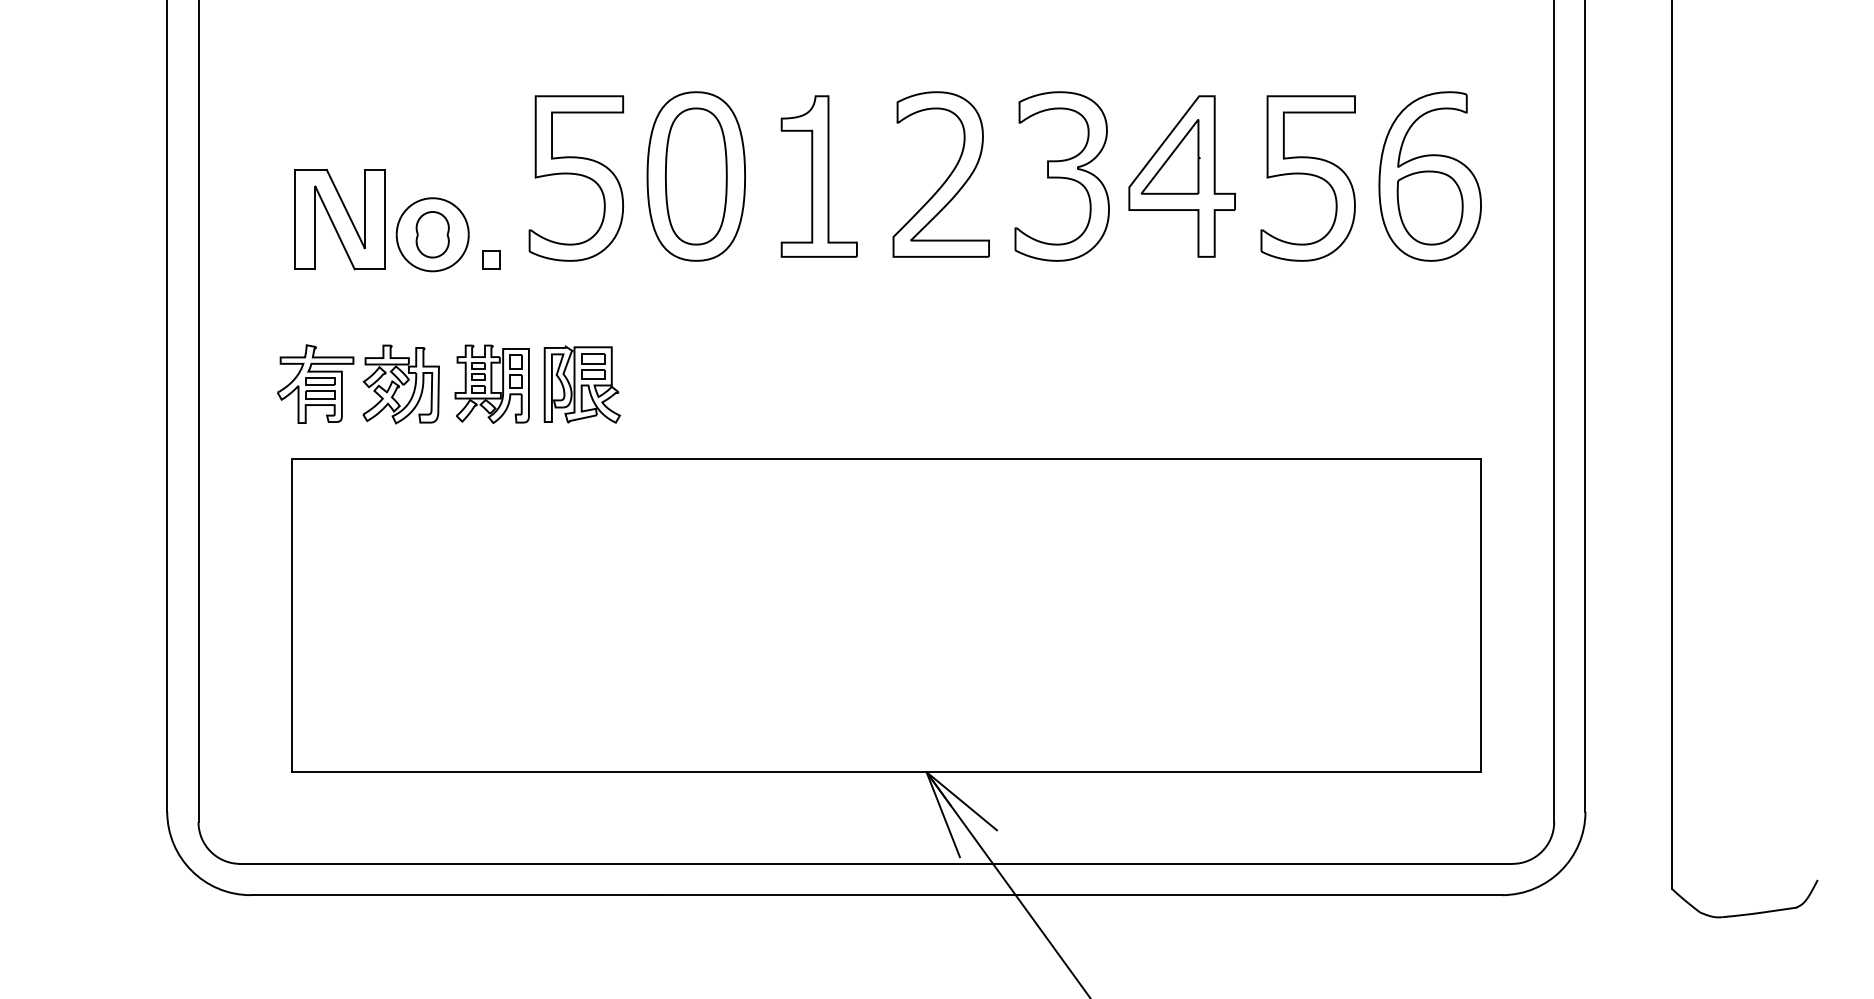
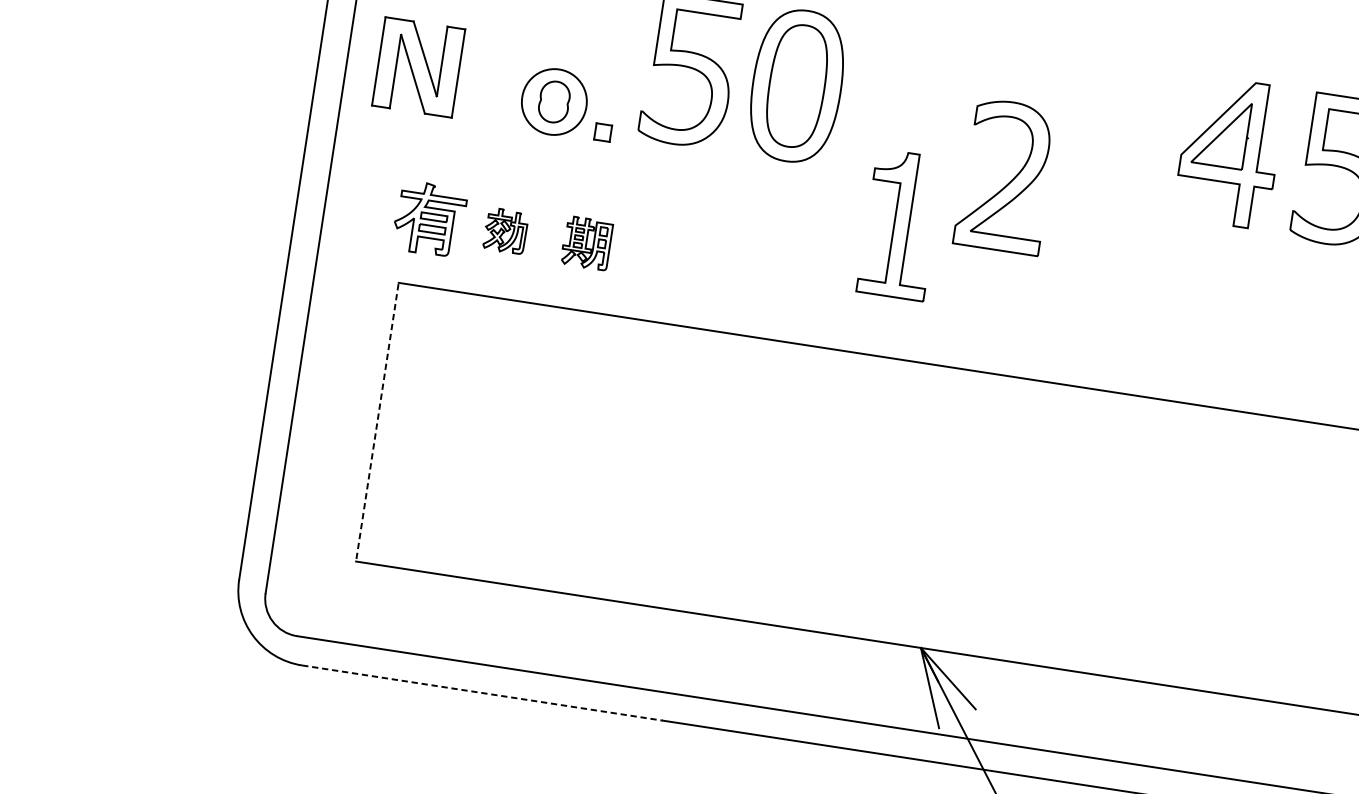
curve: (813, 176) -> (895, 224), moved
curve: (1061, 176) -> (1122, 135), removed
curve: (945, 179) -> (1009, 181), moved
part: (339, 219) -> (418, 67), moved
part: (400, 384) -> (505, 231), size x0.6
part: (491, 384) -> (586, 243), size x0.7
part: (581, 384) -> (666, 255), removed
line: (292, 616) -> (377, 422), solid -> dashed
line: (453, 895) -> (482, 693), solid -> dashed

